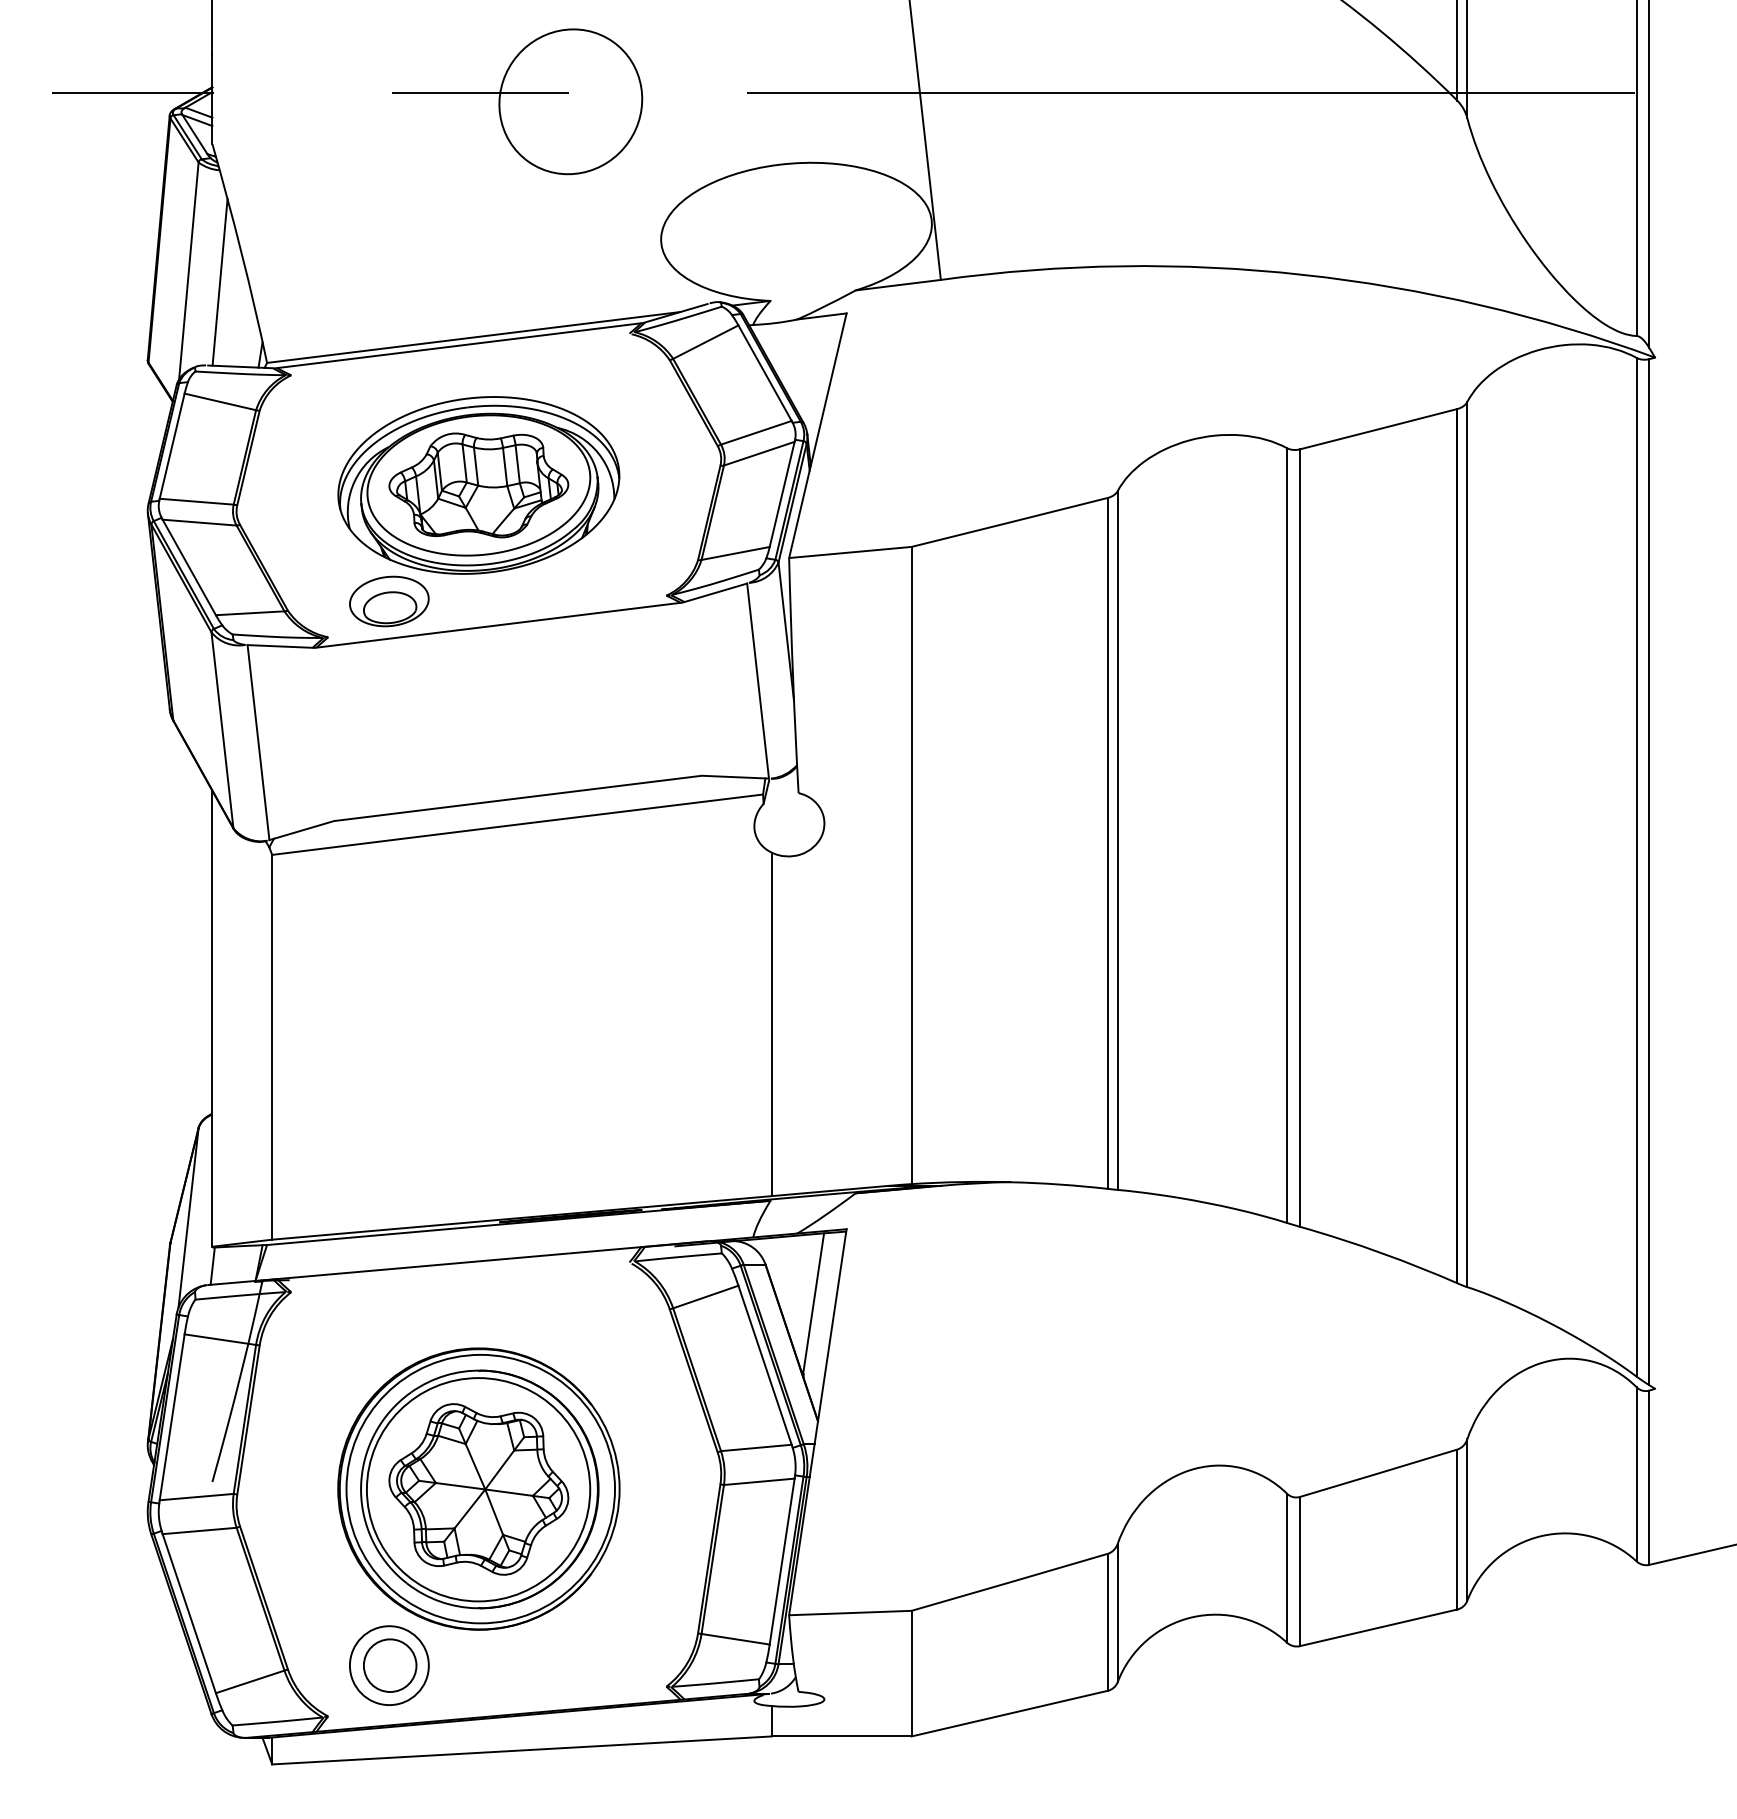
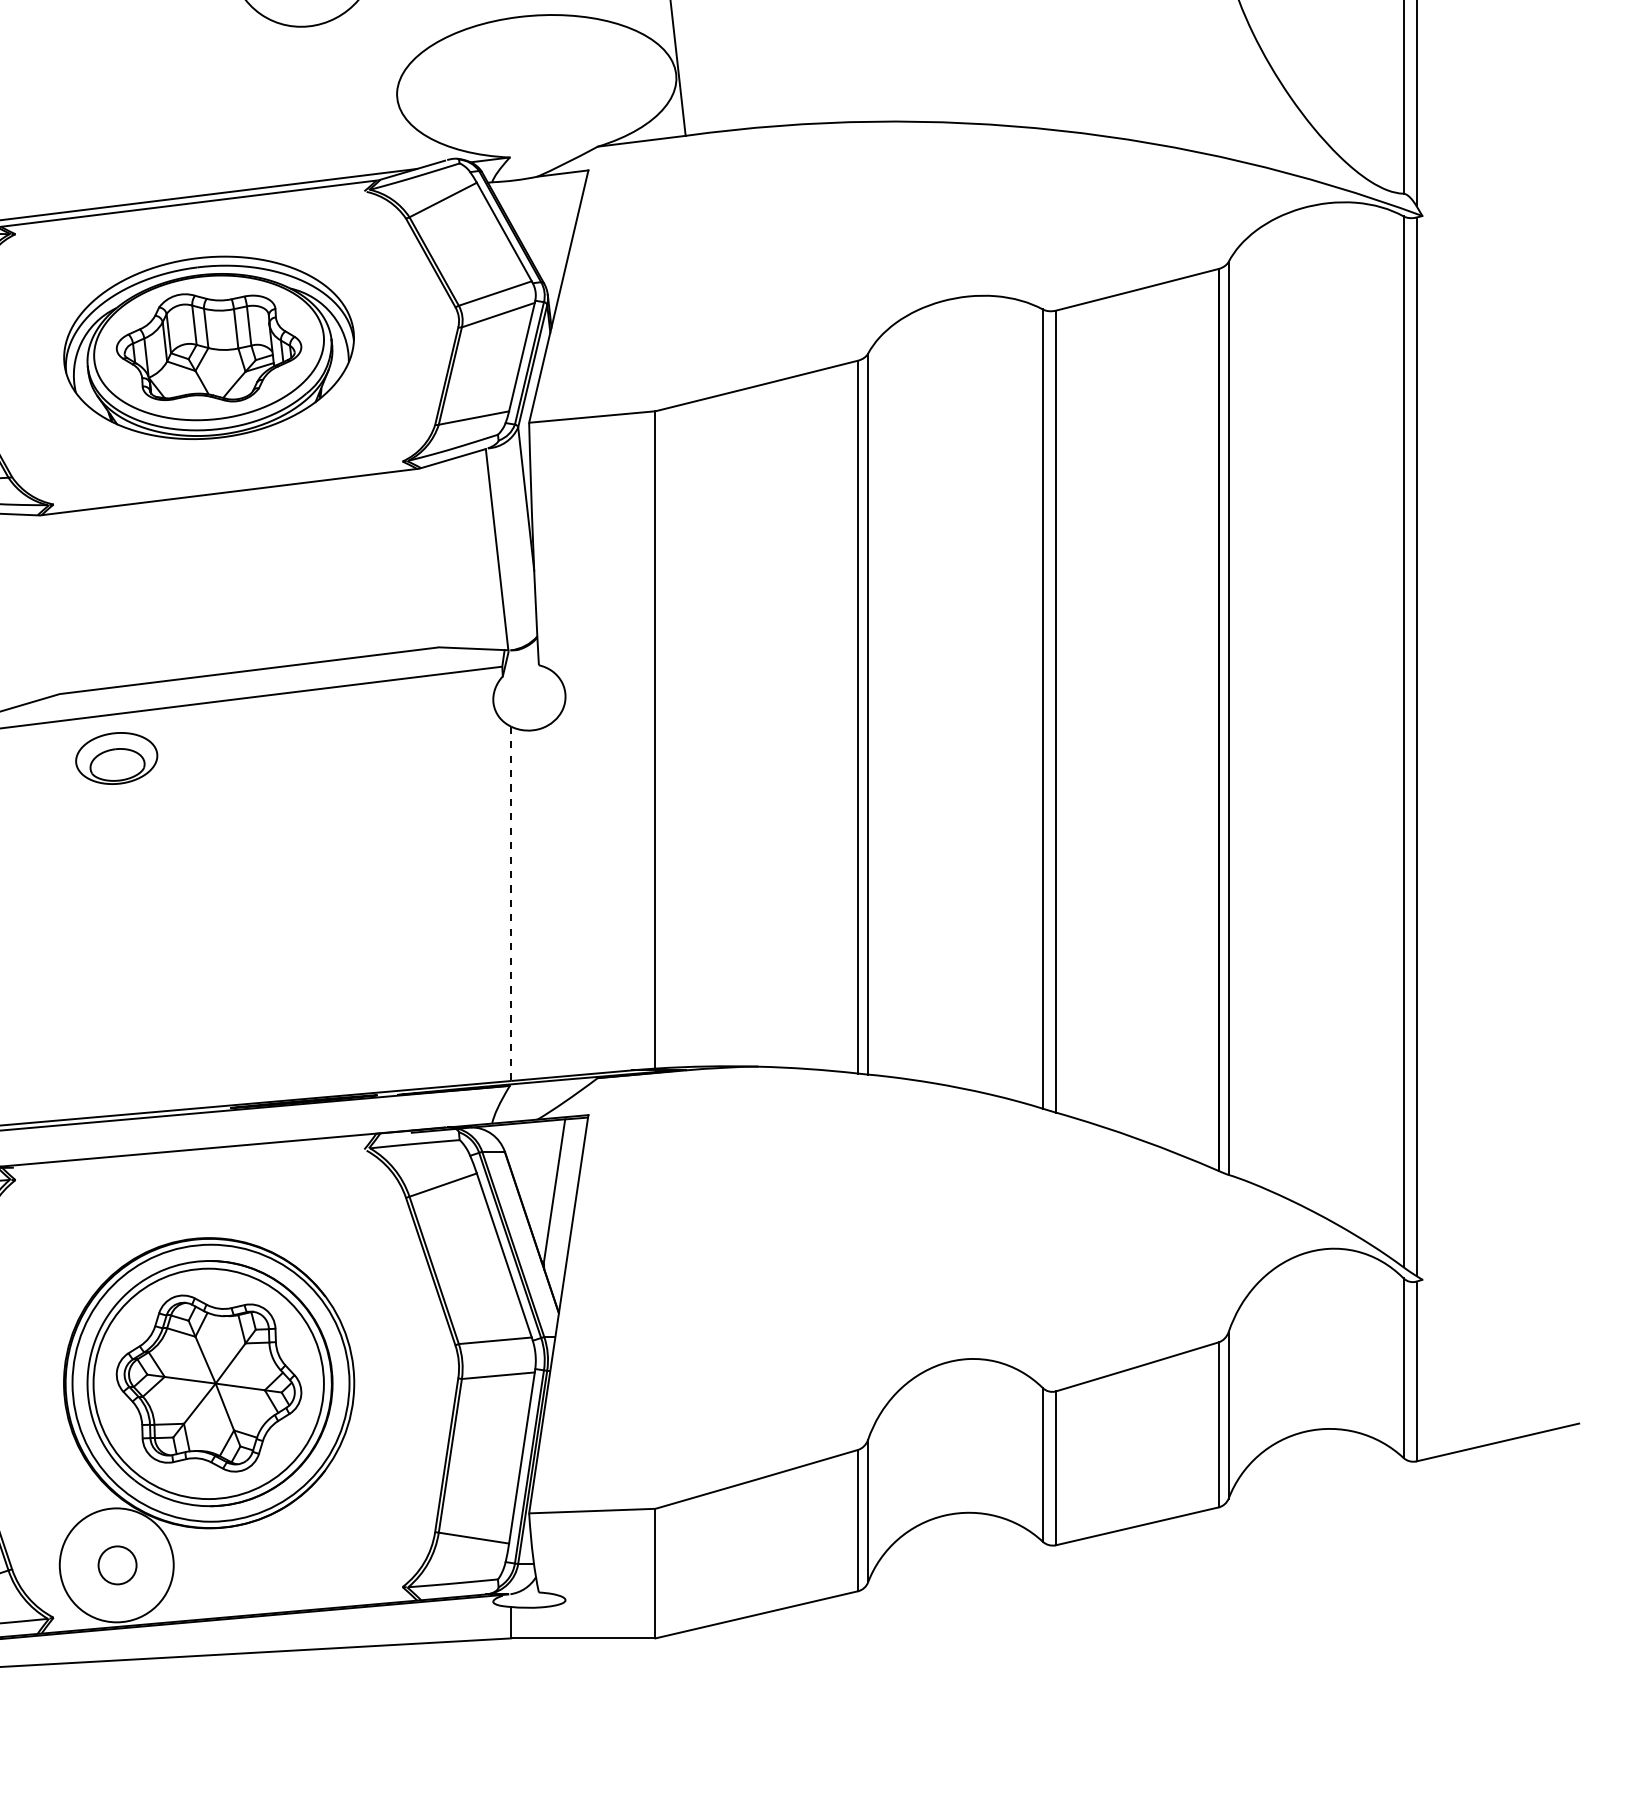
part: (389, 601) -> (116, 758), moved
line: (771, 1024) -> (510, 903), solid -> dashed
circle: (388, 1665) -> (115, 1565), size x1.4
circle: (389, 1665) -> (116, 1565), size x0.7

